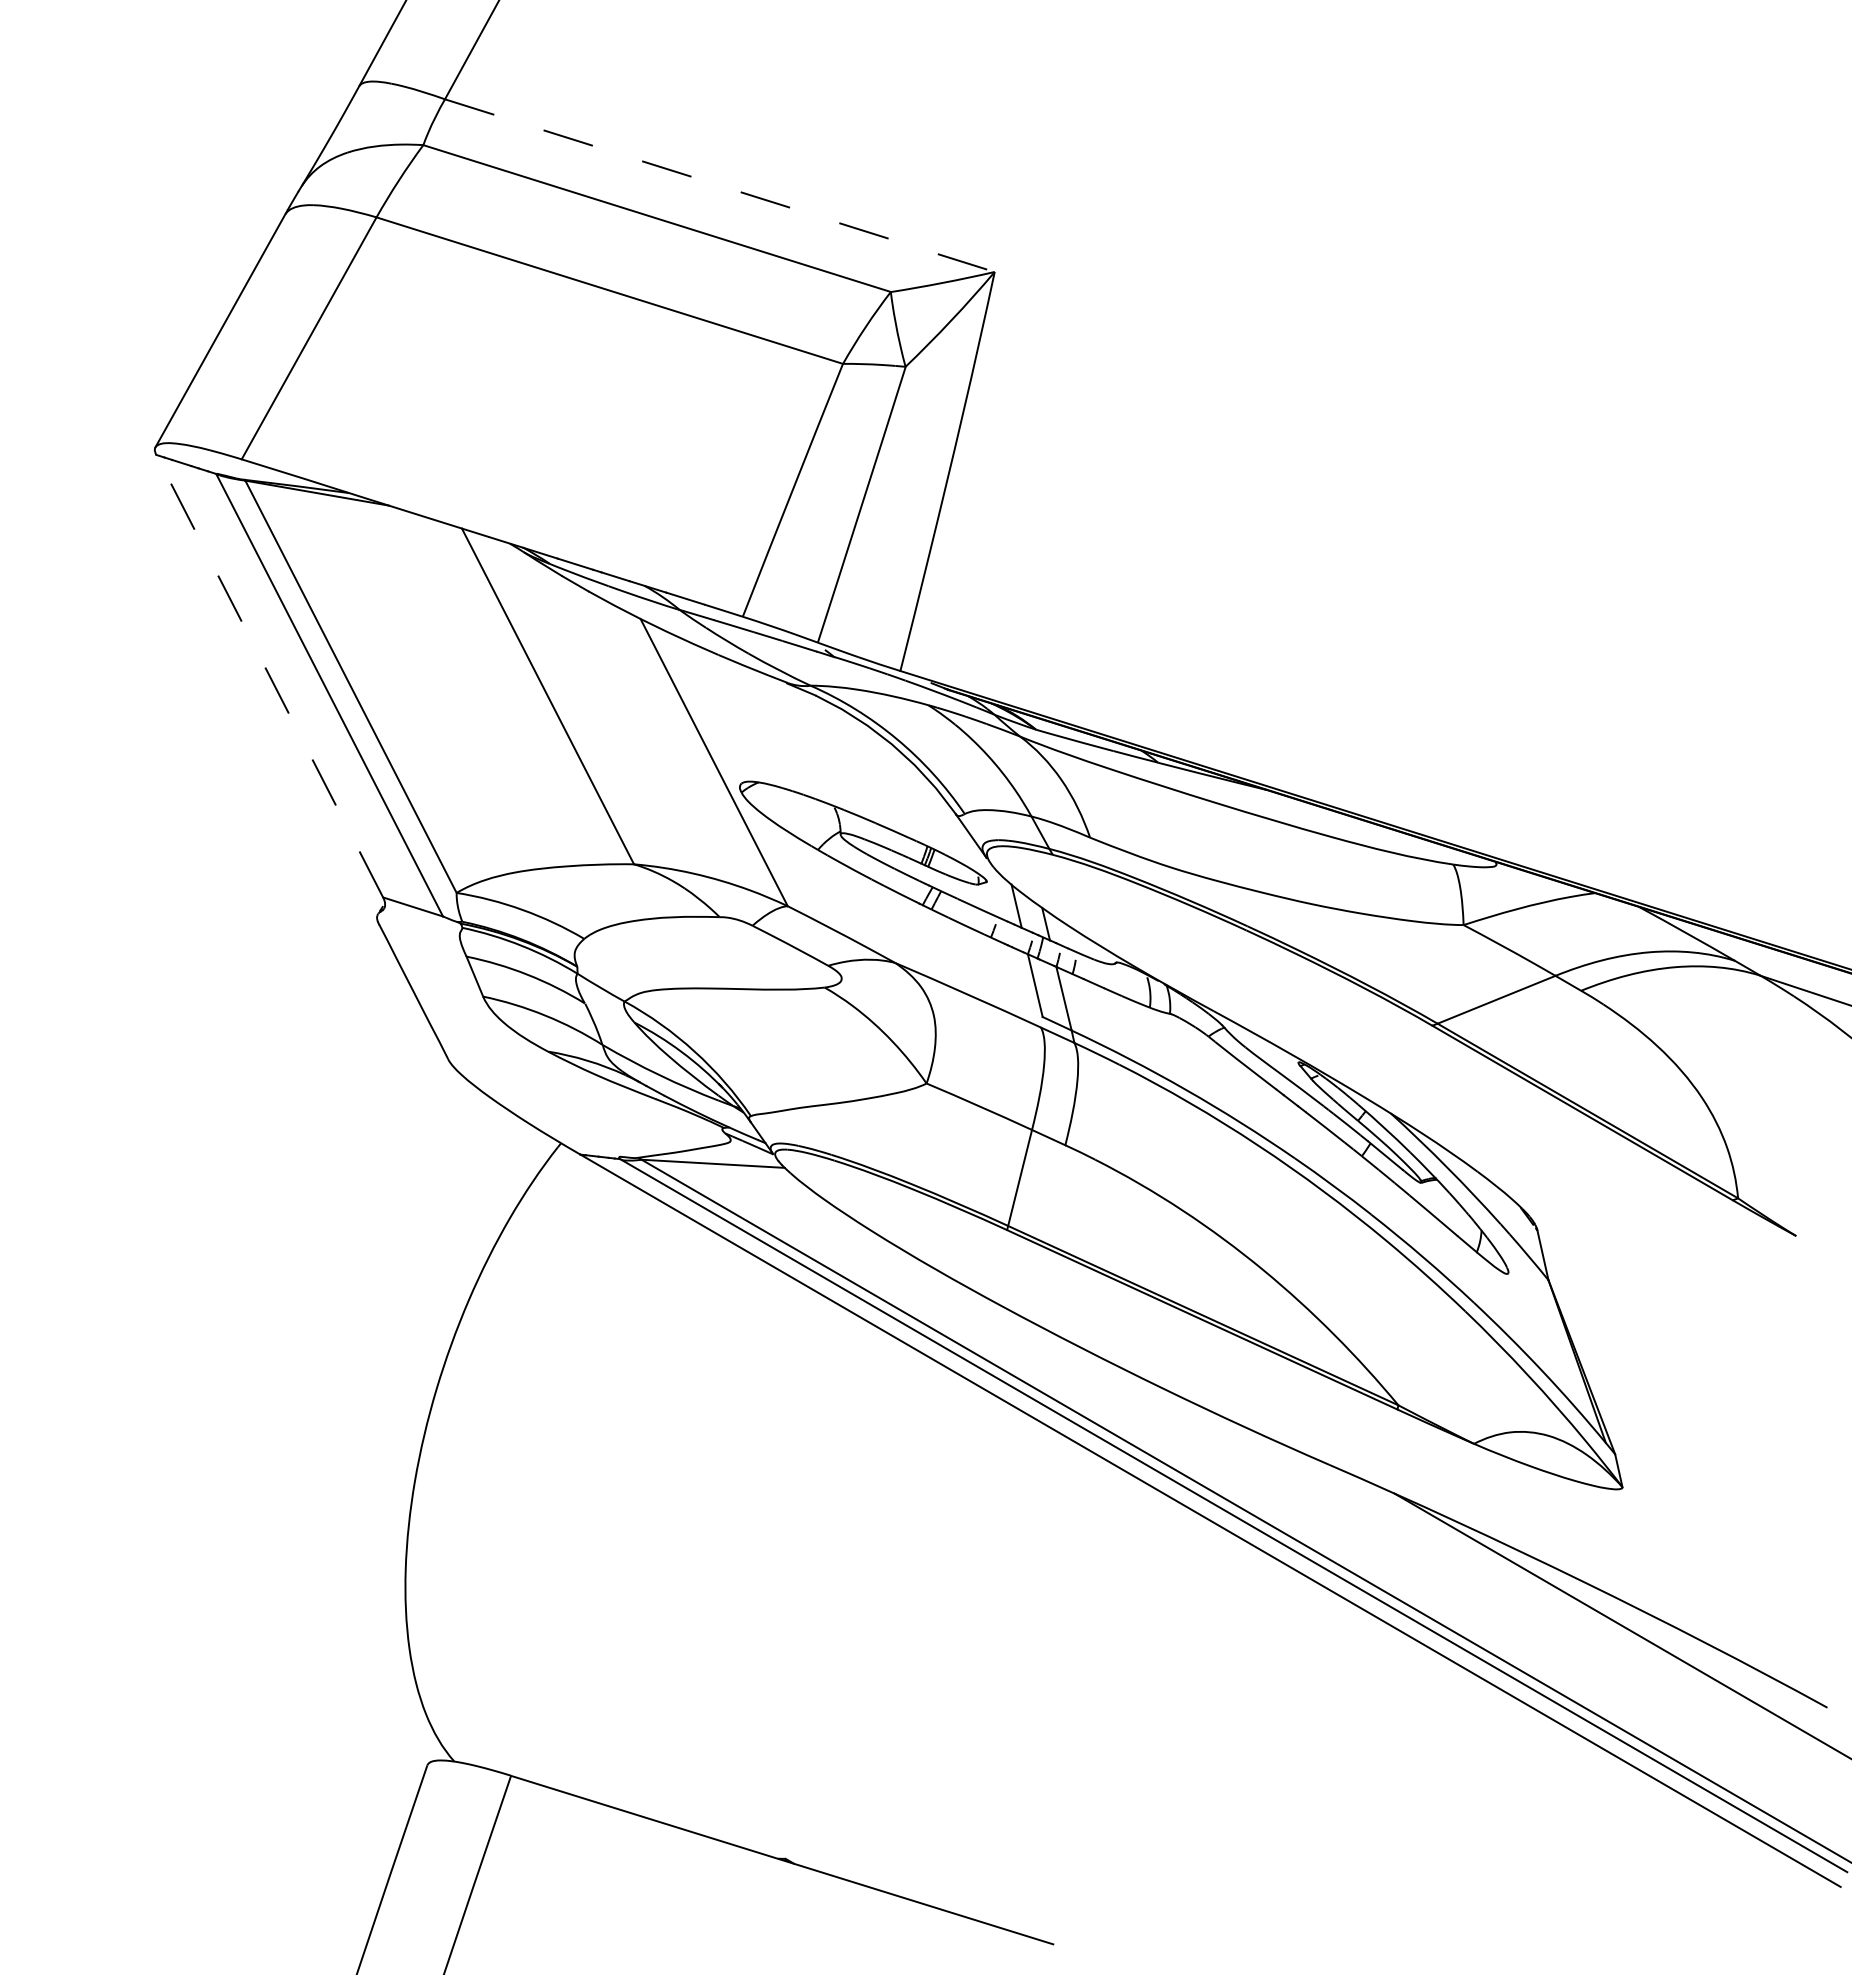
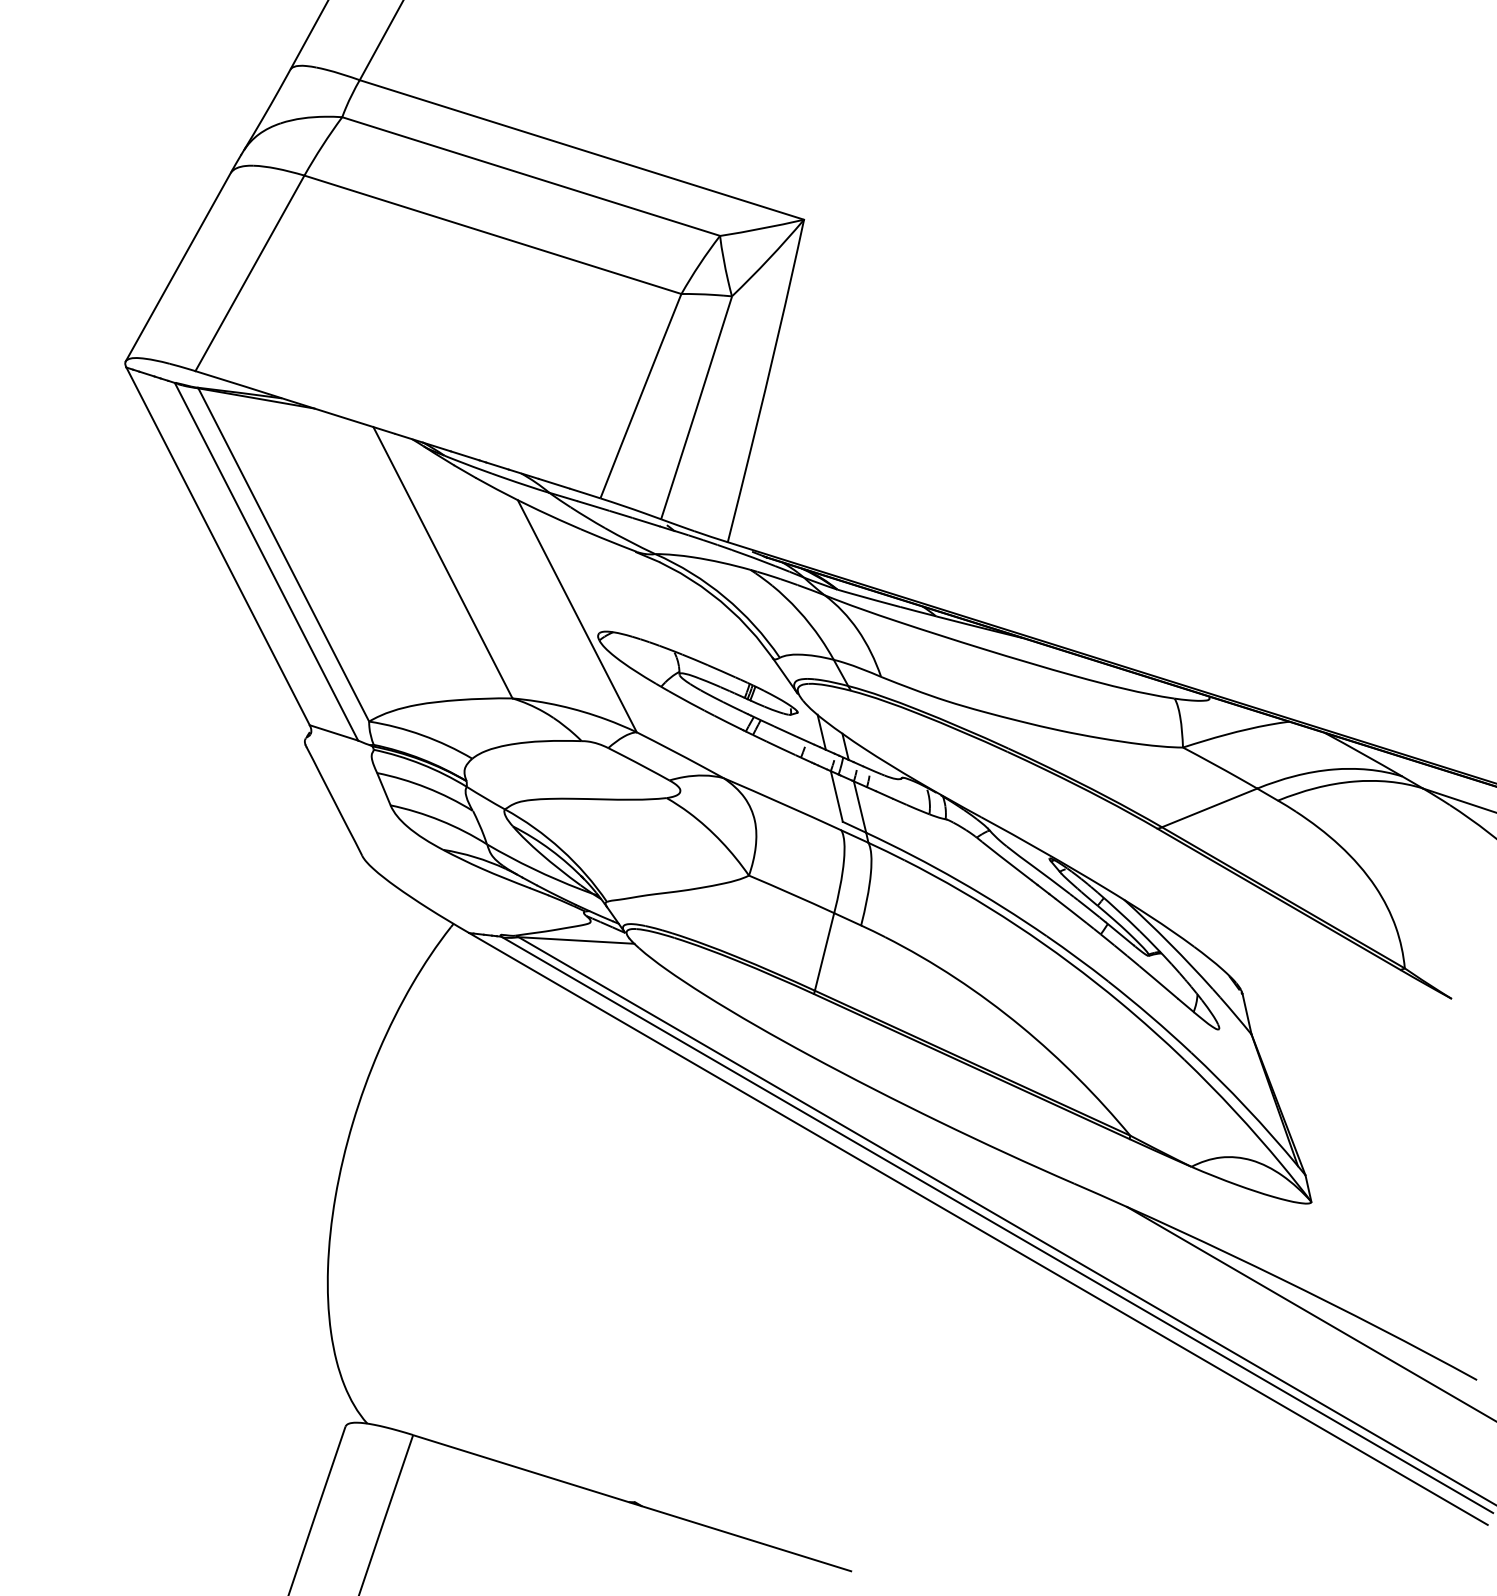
line: (720, 185) -> (582, 149), dashed -> solid
line: (269, 676) -> (217, 546), dashed -> solid

